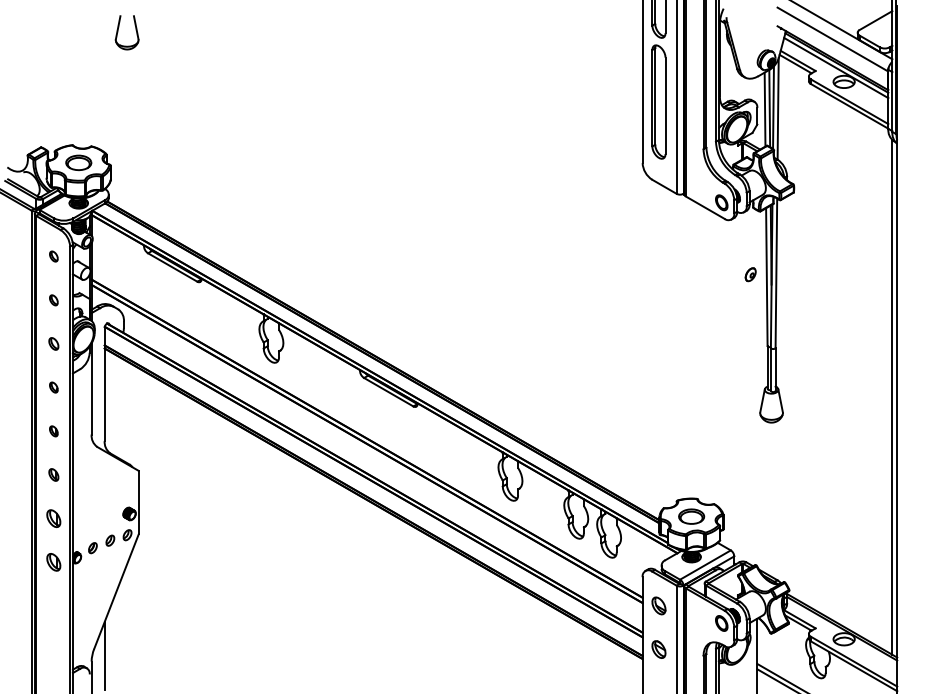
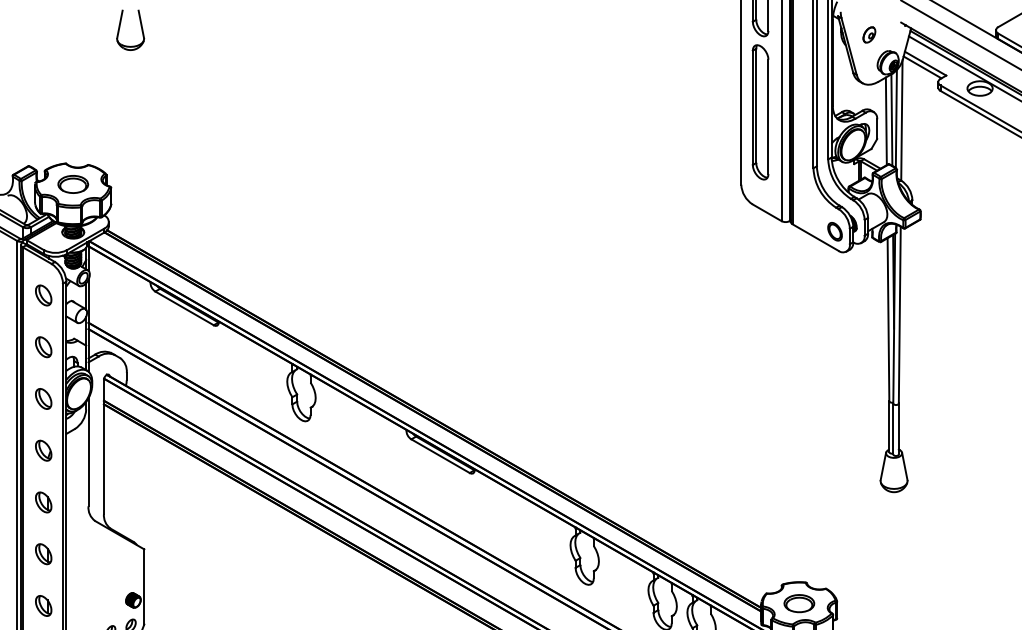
part: (53, 256) -> (43, 295), size x1.67
part: (750, 274) -> (869, 34), moved
part: (53, 300) -> (43, 347), size x1.67
part: (53, 343) -> (43, 398), size x1.43
part: (53, 387) -> (43, 450), size x1.67
part: (53, 431) -> (43, 502), size x1.67
part: (53, 474) -> (43, 553), size x1.43

